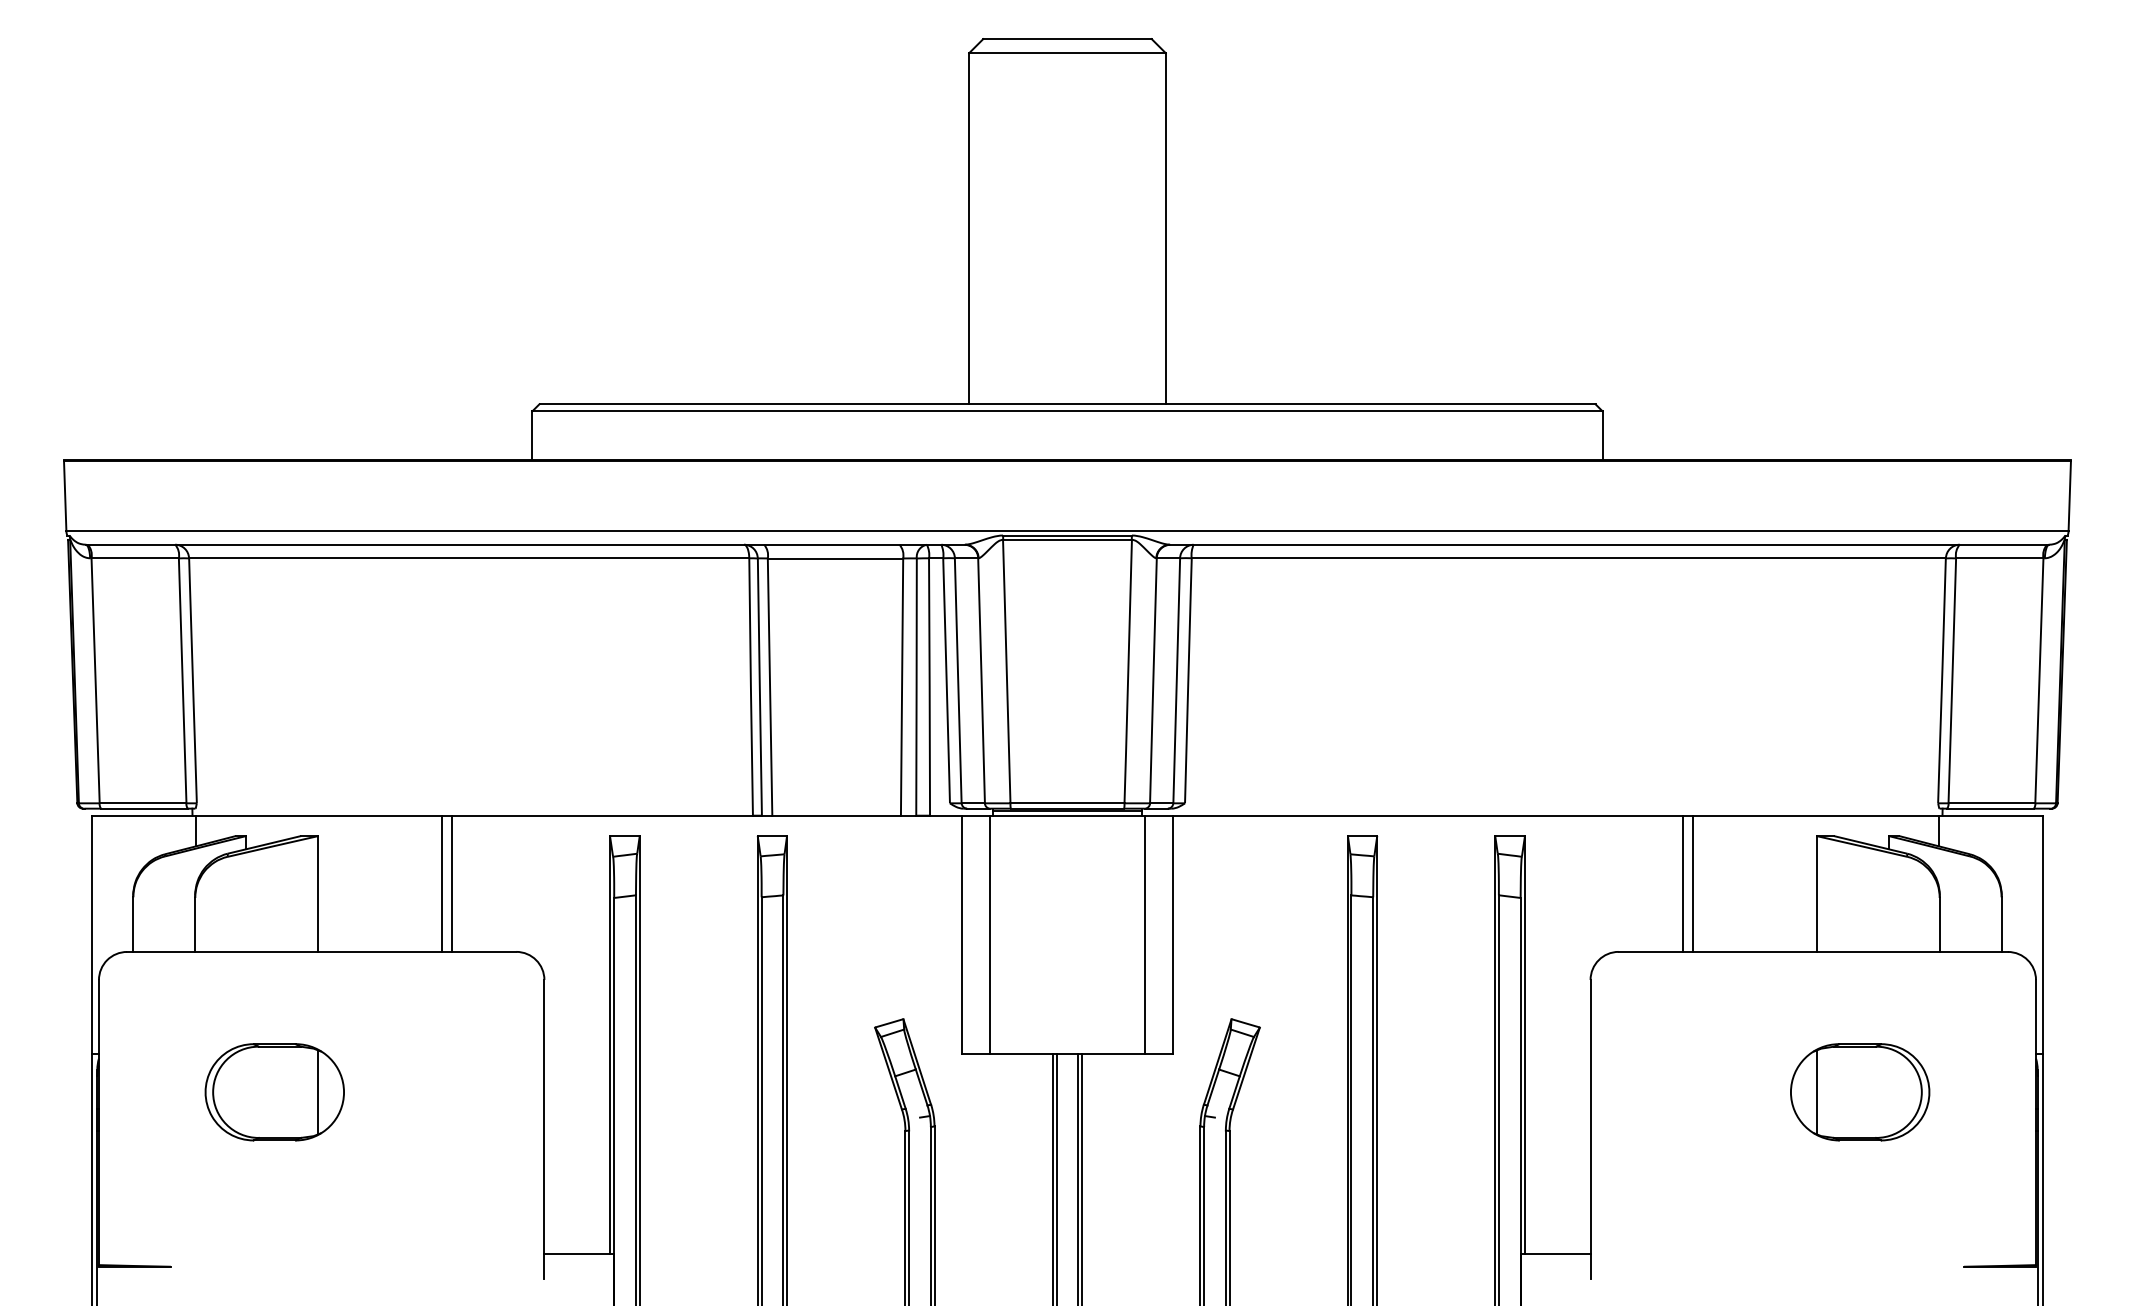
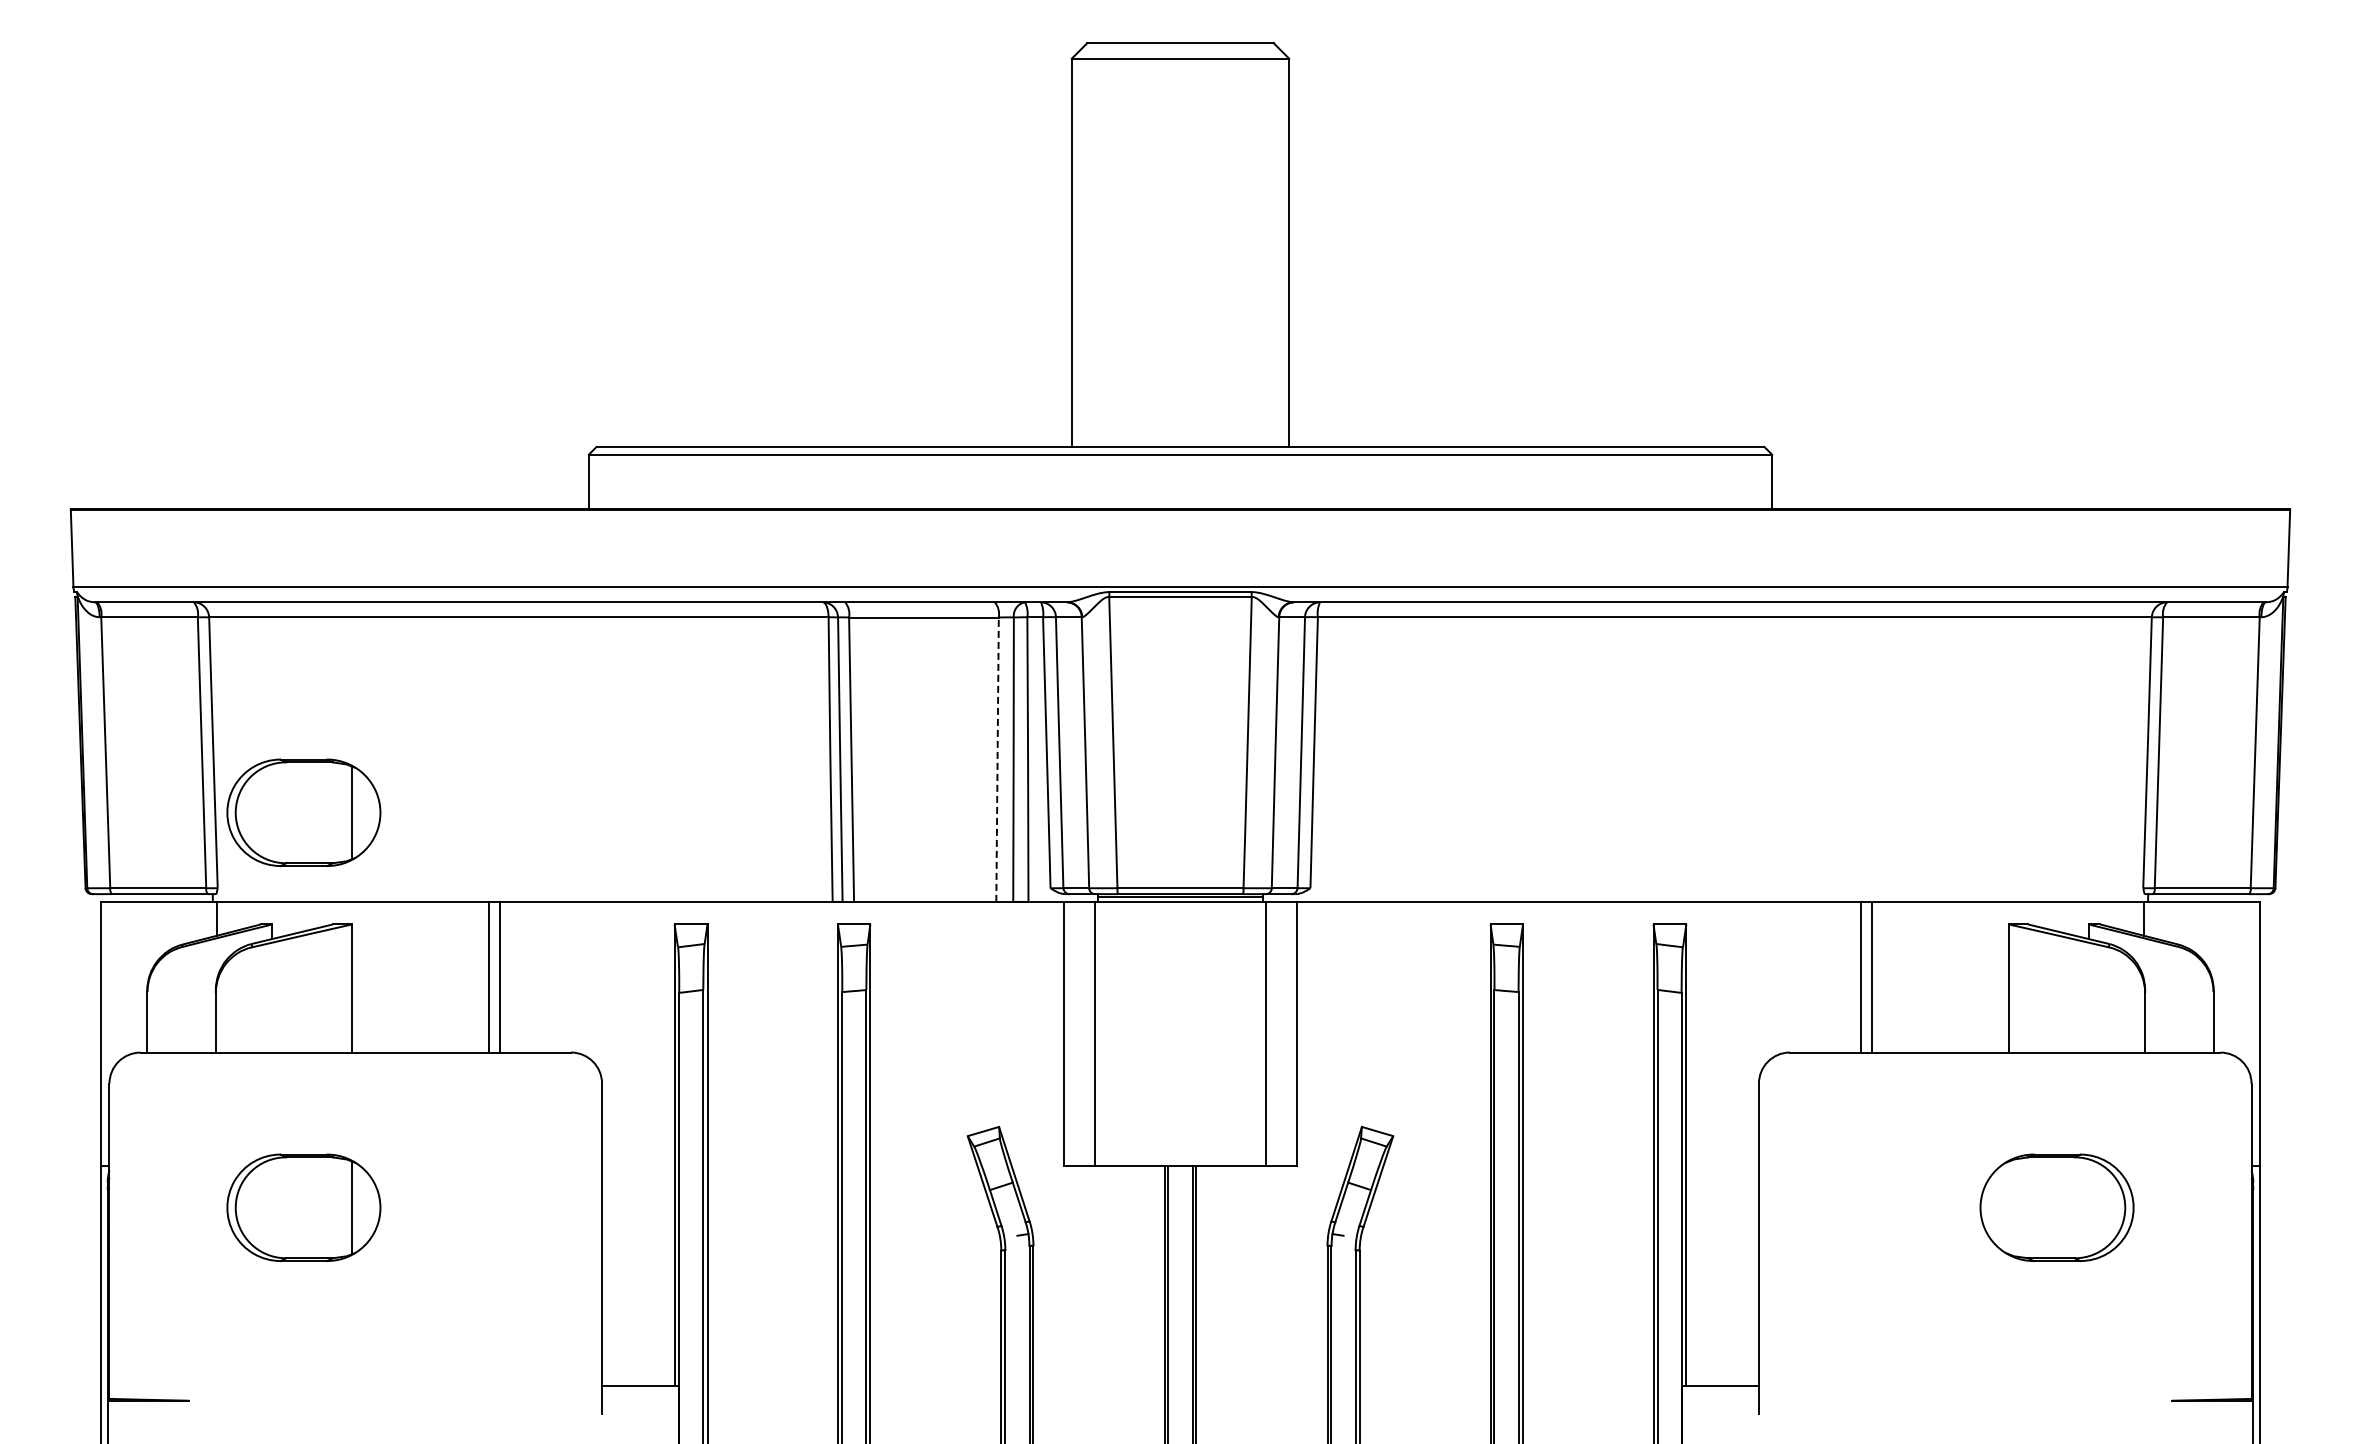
line: (902, 686) -> (997, 759), solid -> dashed
part: (274, 734) -> (303, 812), added
line: (1816, 1092) -> (2008, 1207), removed

